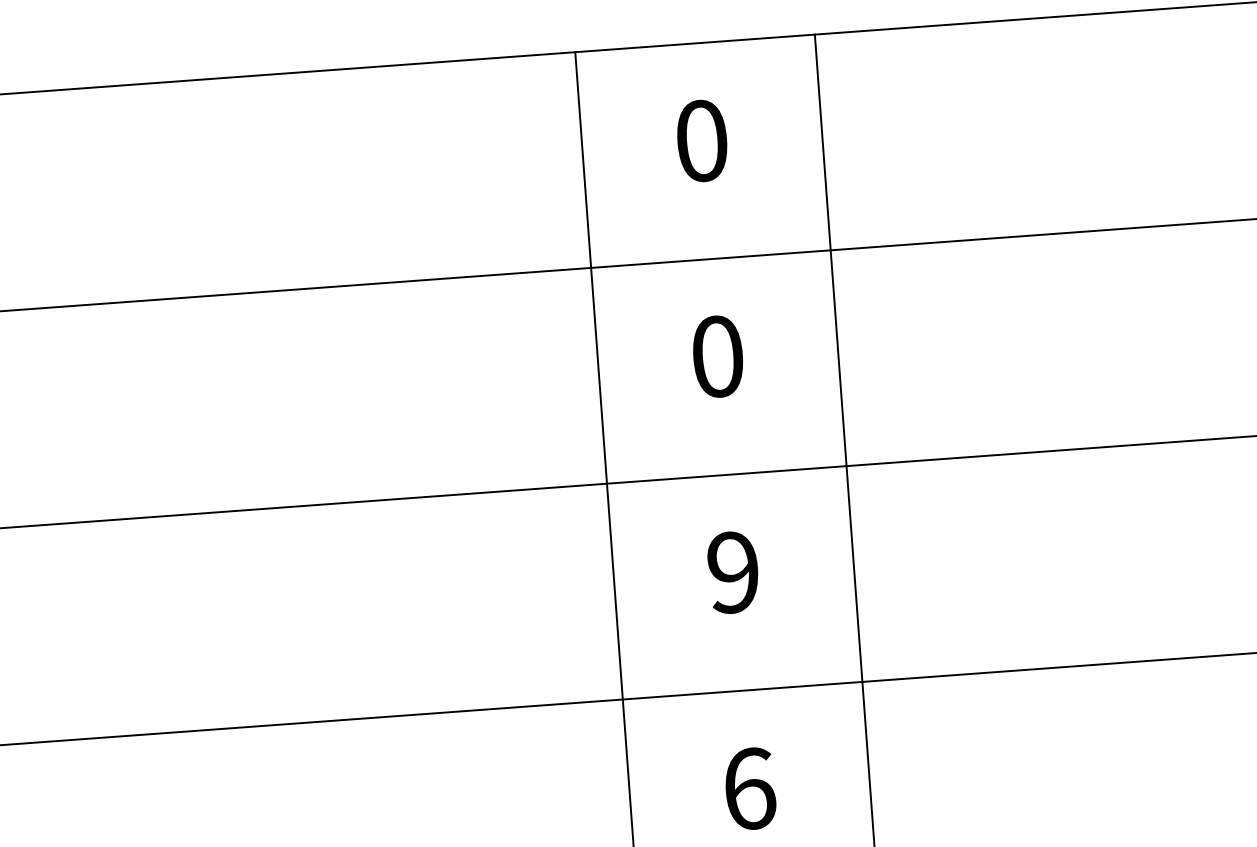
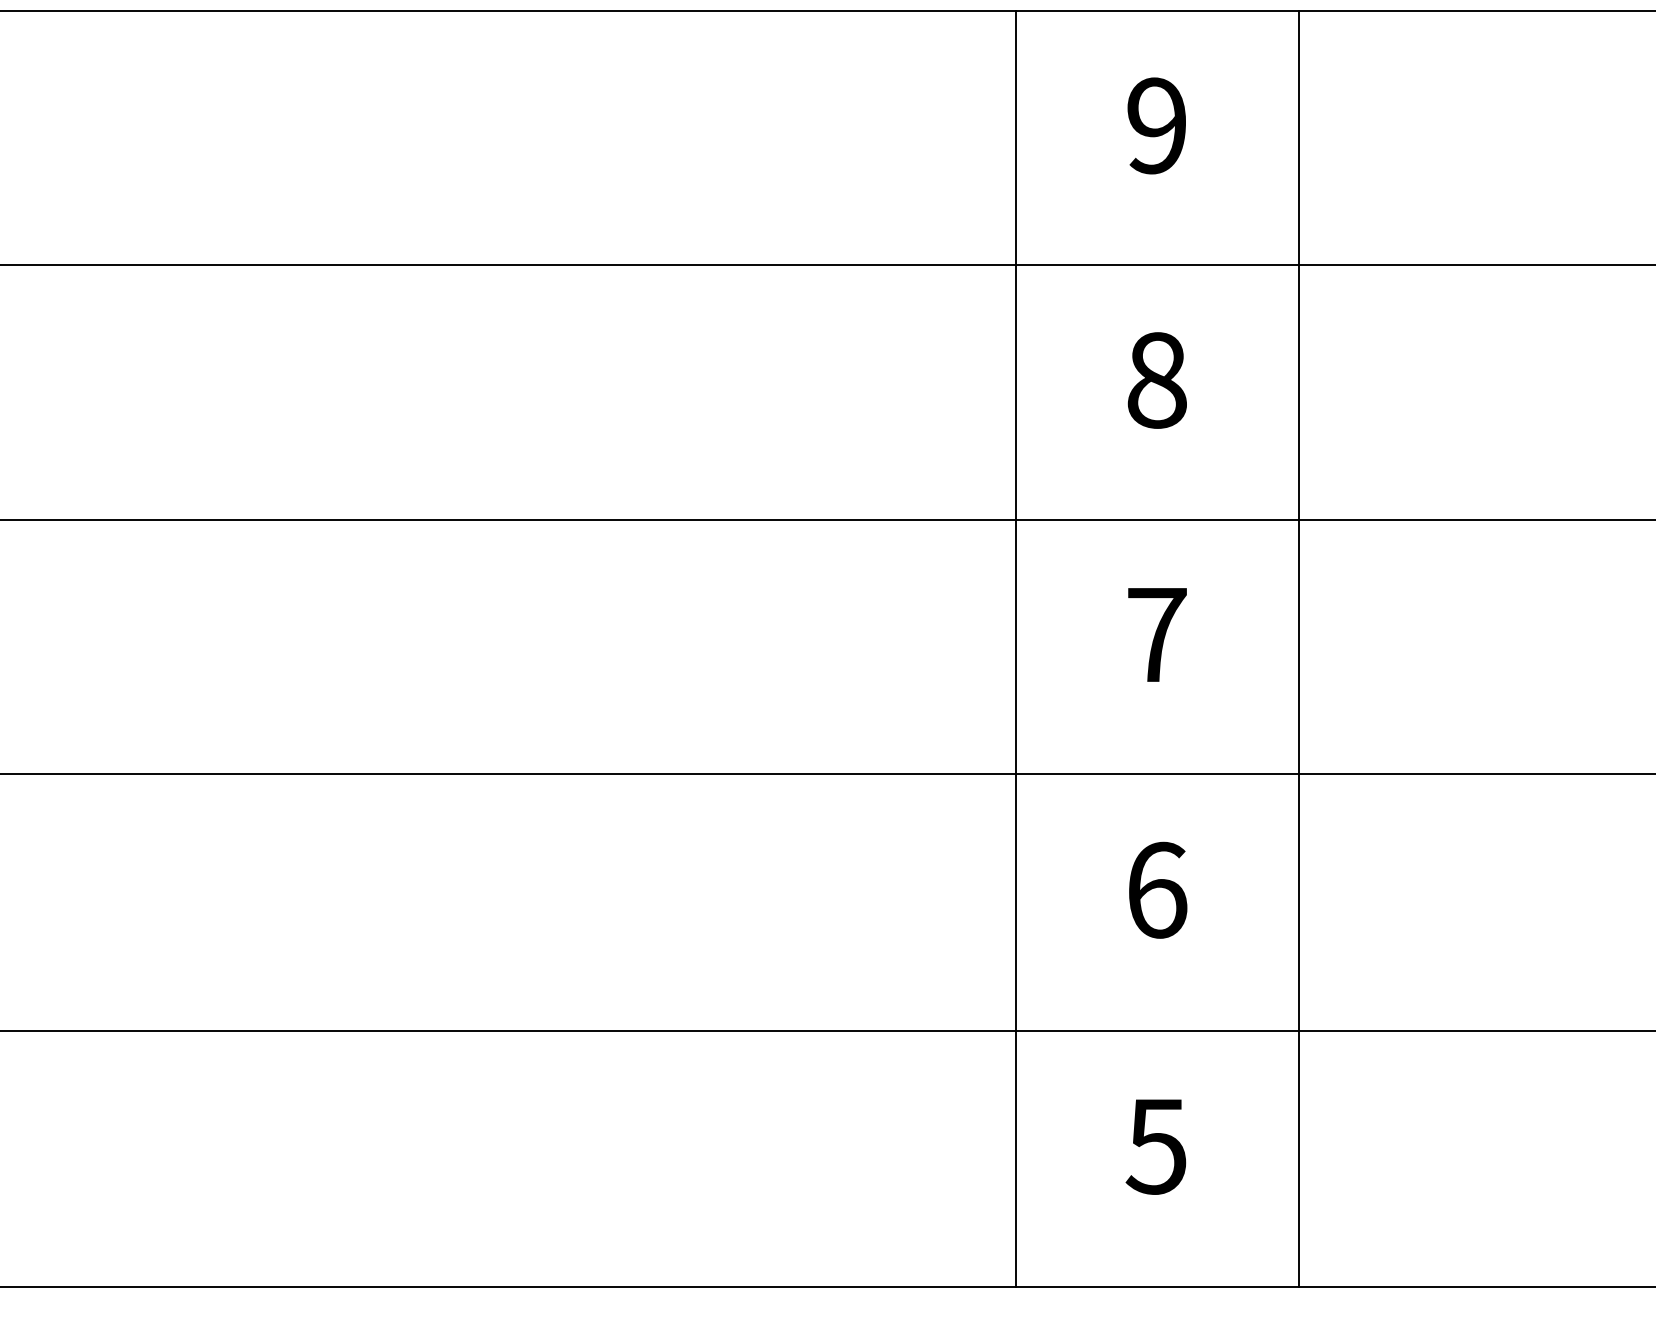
text: (701, 140) -> (1156, 125), 0 -> 9
text: (717, 356) -> (1156, 380), 0 -> 8
text: (733, 572) -> (1156, 634), 9 -> 7

